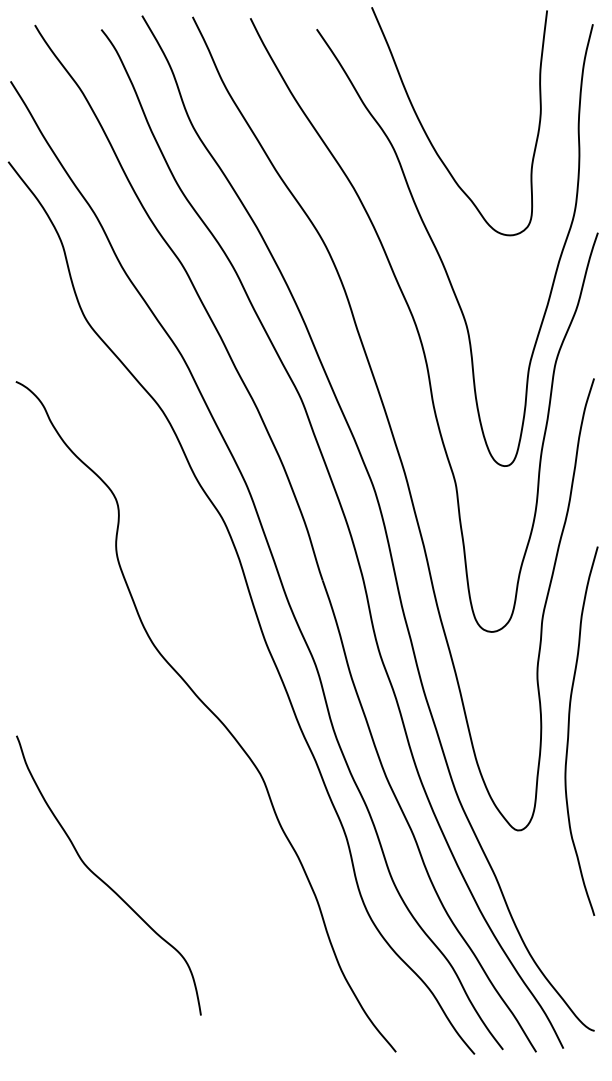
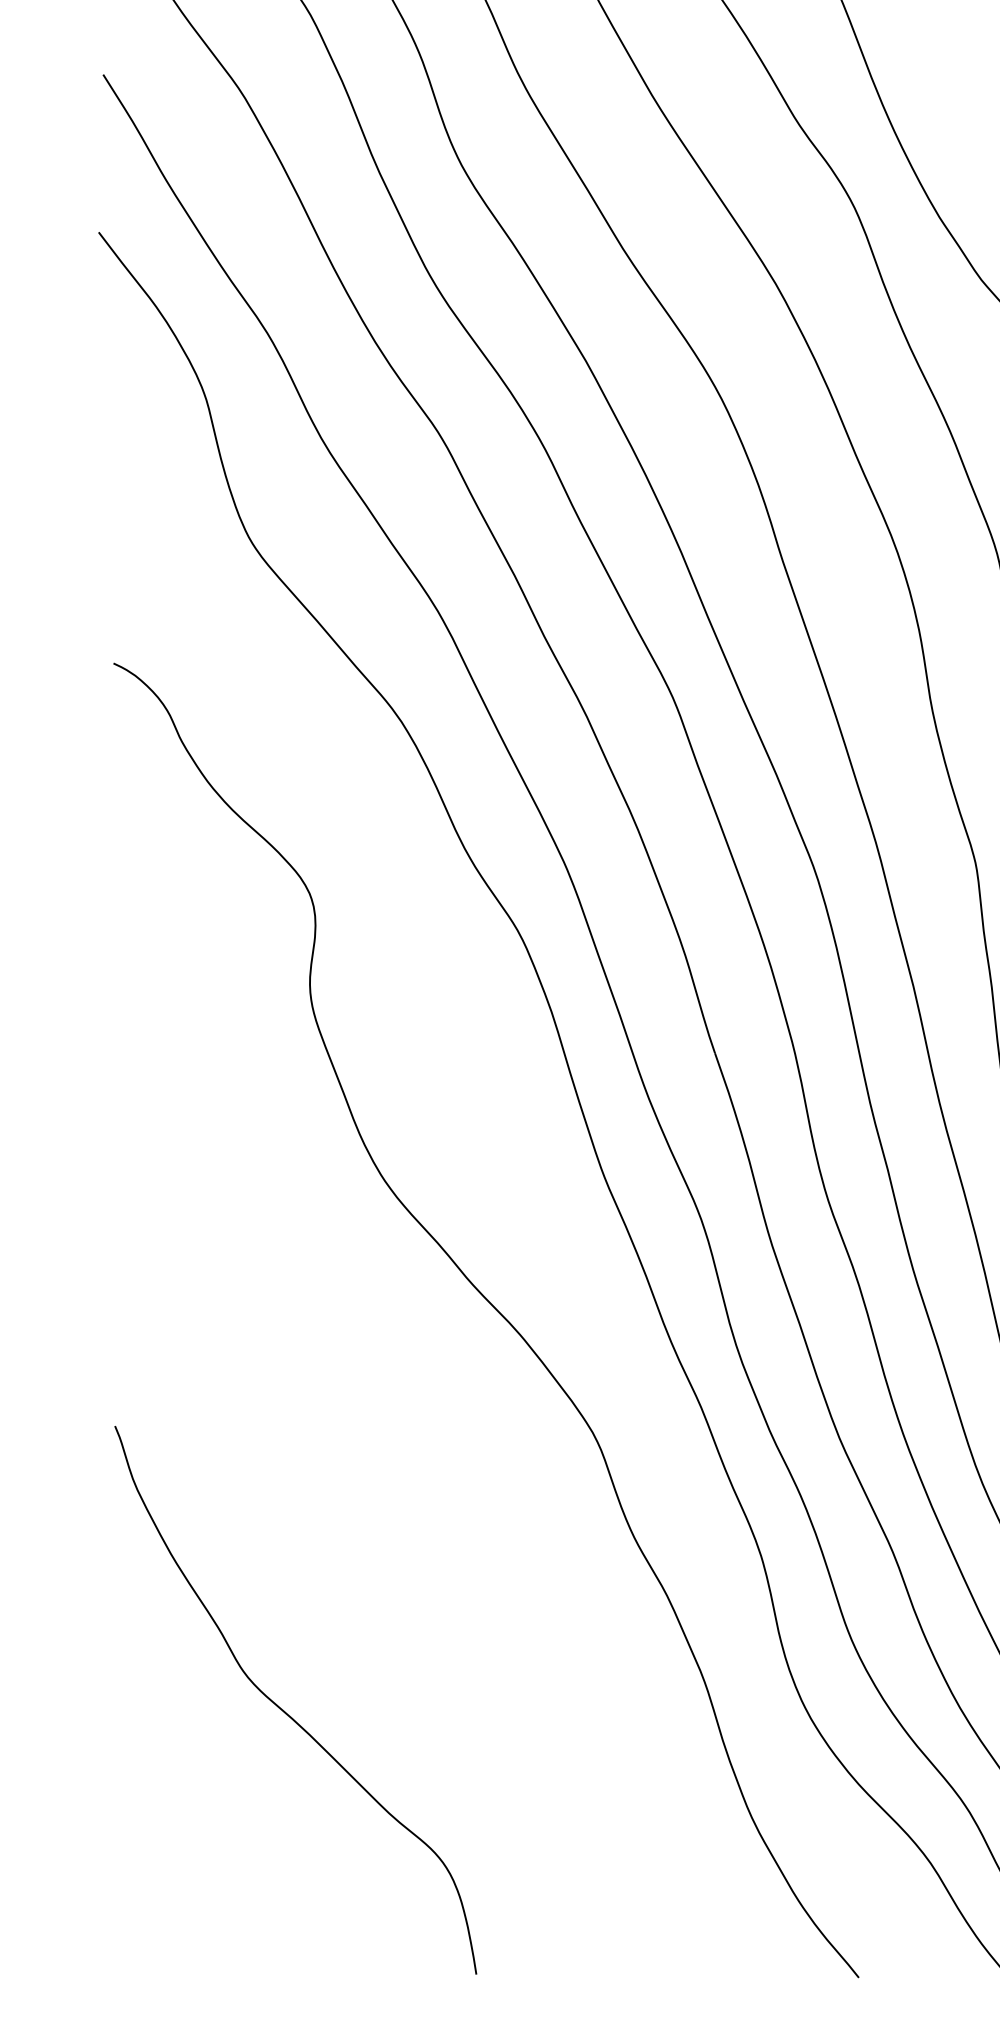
curve: (103, 880) -> (285, 1709), moved

